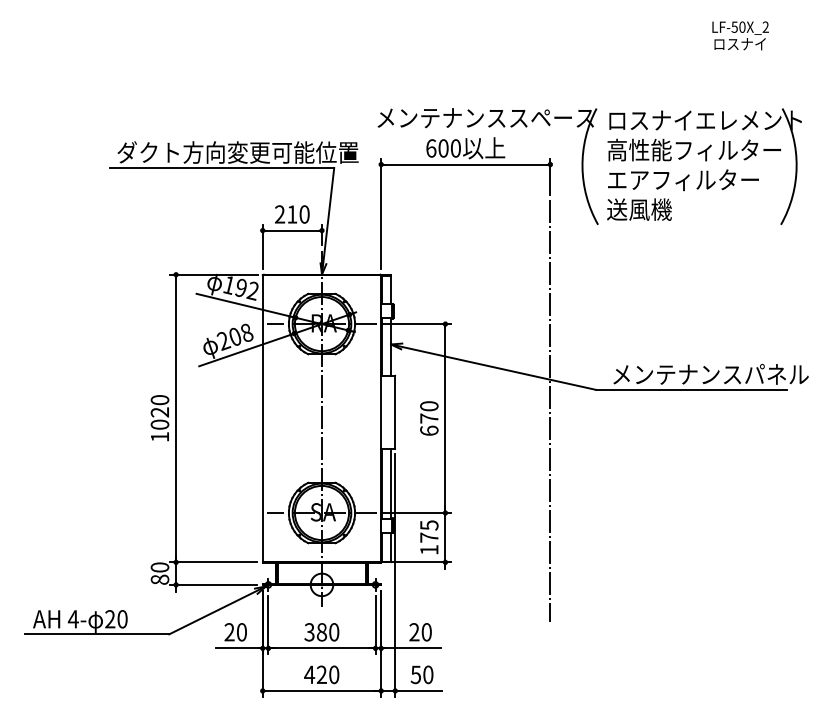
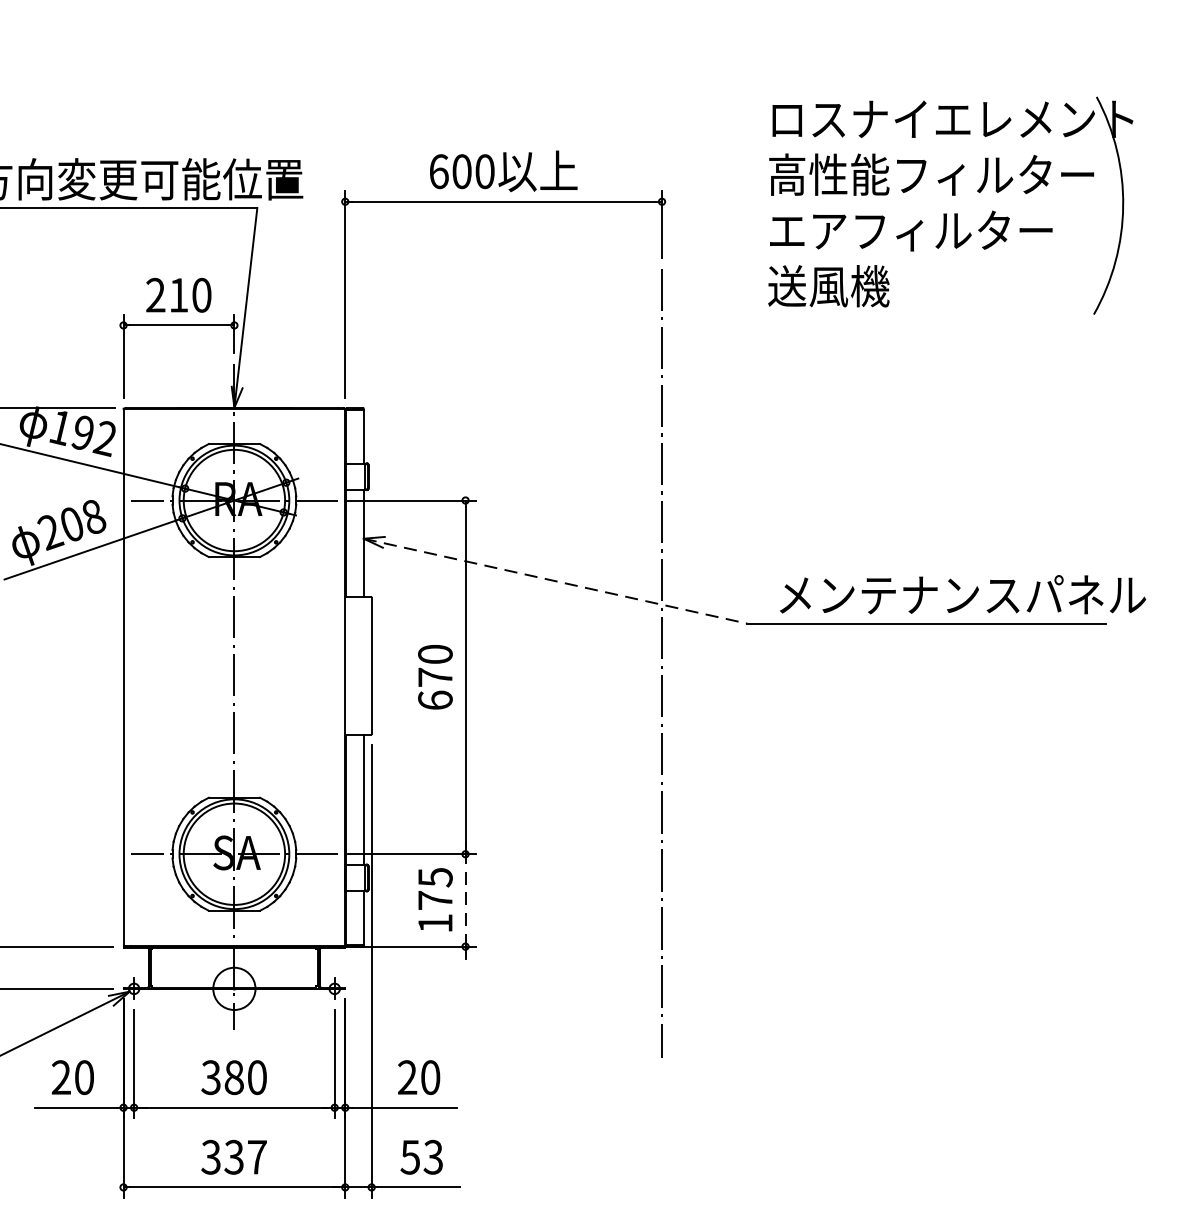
part: (489, 127) -> (548, 132), removed
line: (493, 367) -> (555, 581), solid -> dashed
line: (445, 537) -> (465, 900), solid -> dashed
text: (321, 674) -> (233, 1156), 420 -> 337
text: (428, 674) -> (433, 1156), 50 -> 53

